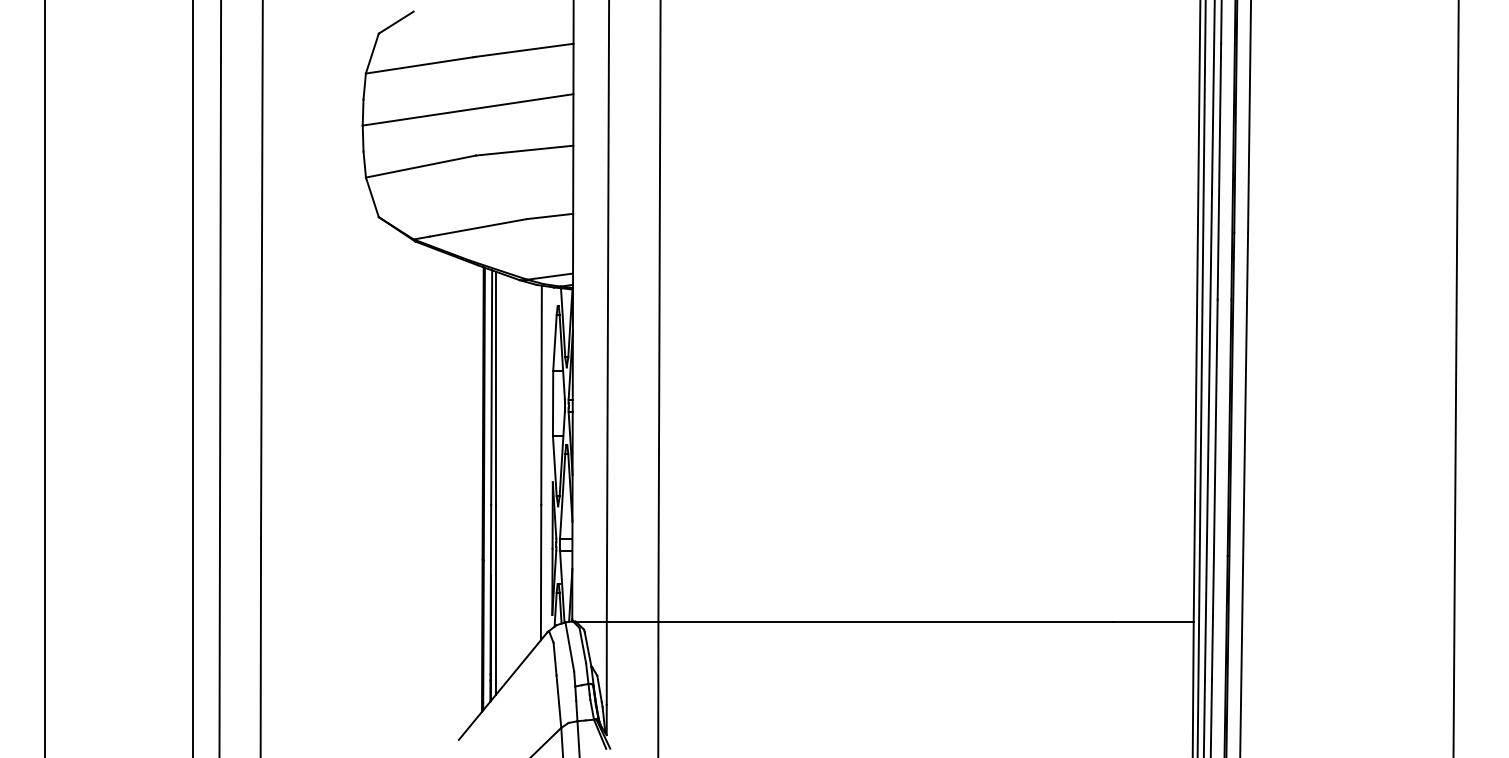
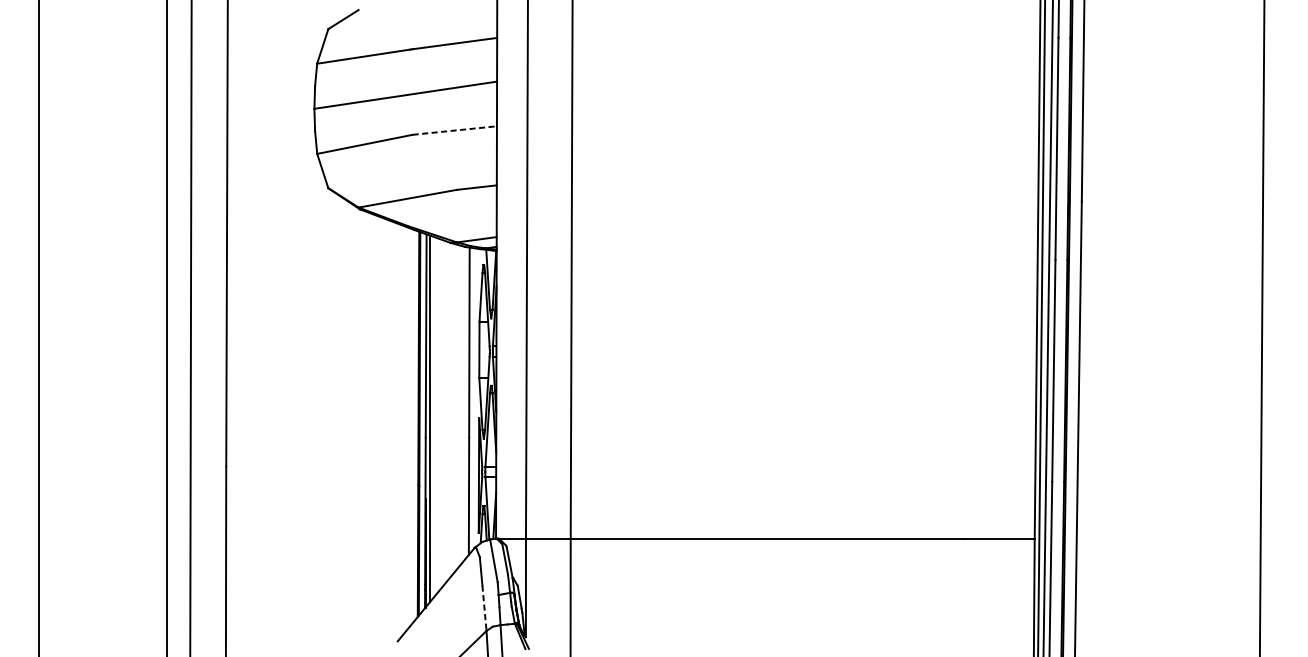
line: (524, 150) -> (454, 130), solid -> dashed
line: (558, 702) -> (484, 608), solid -> dashed

